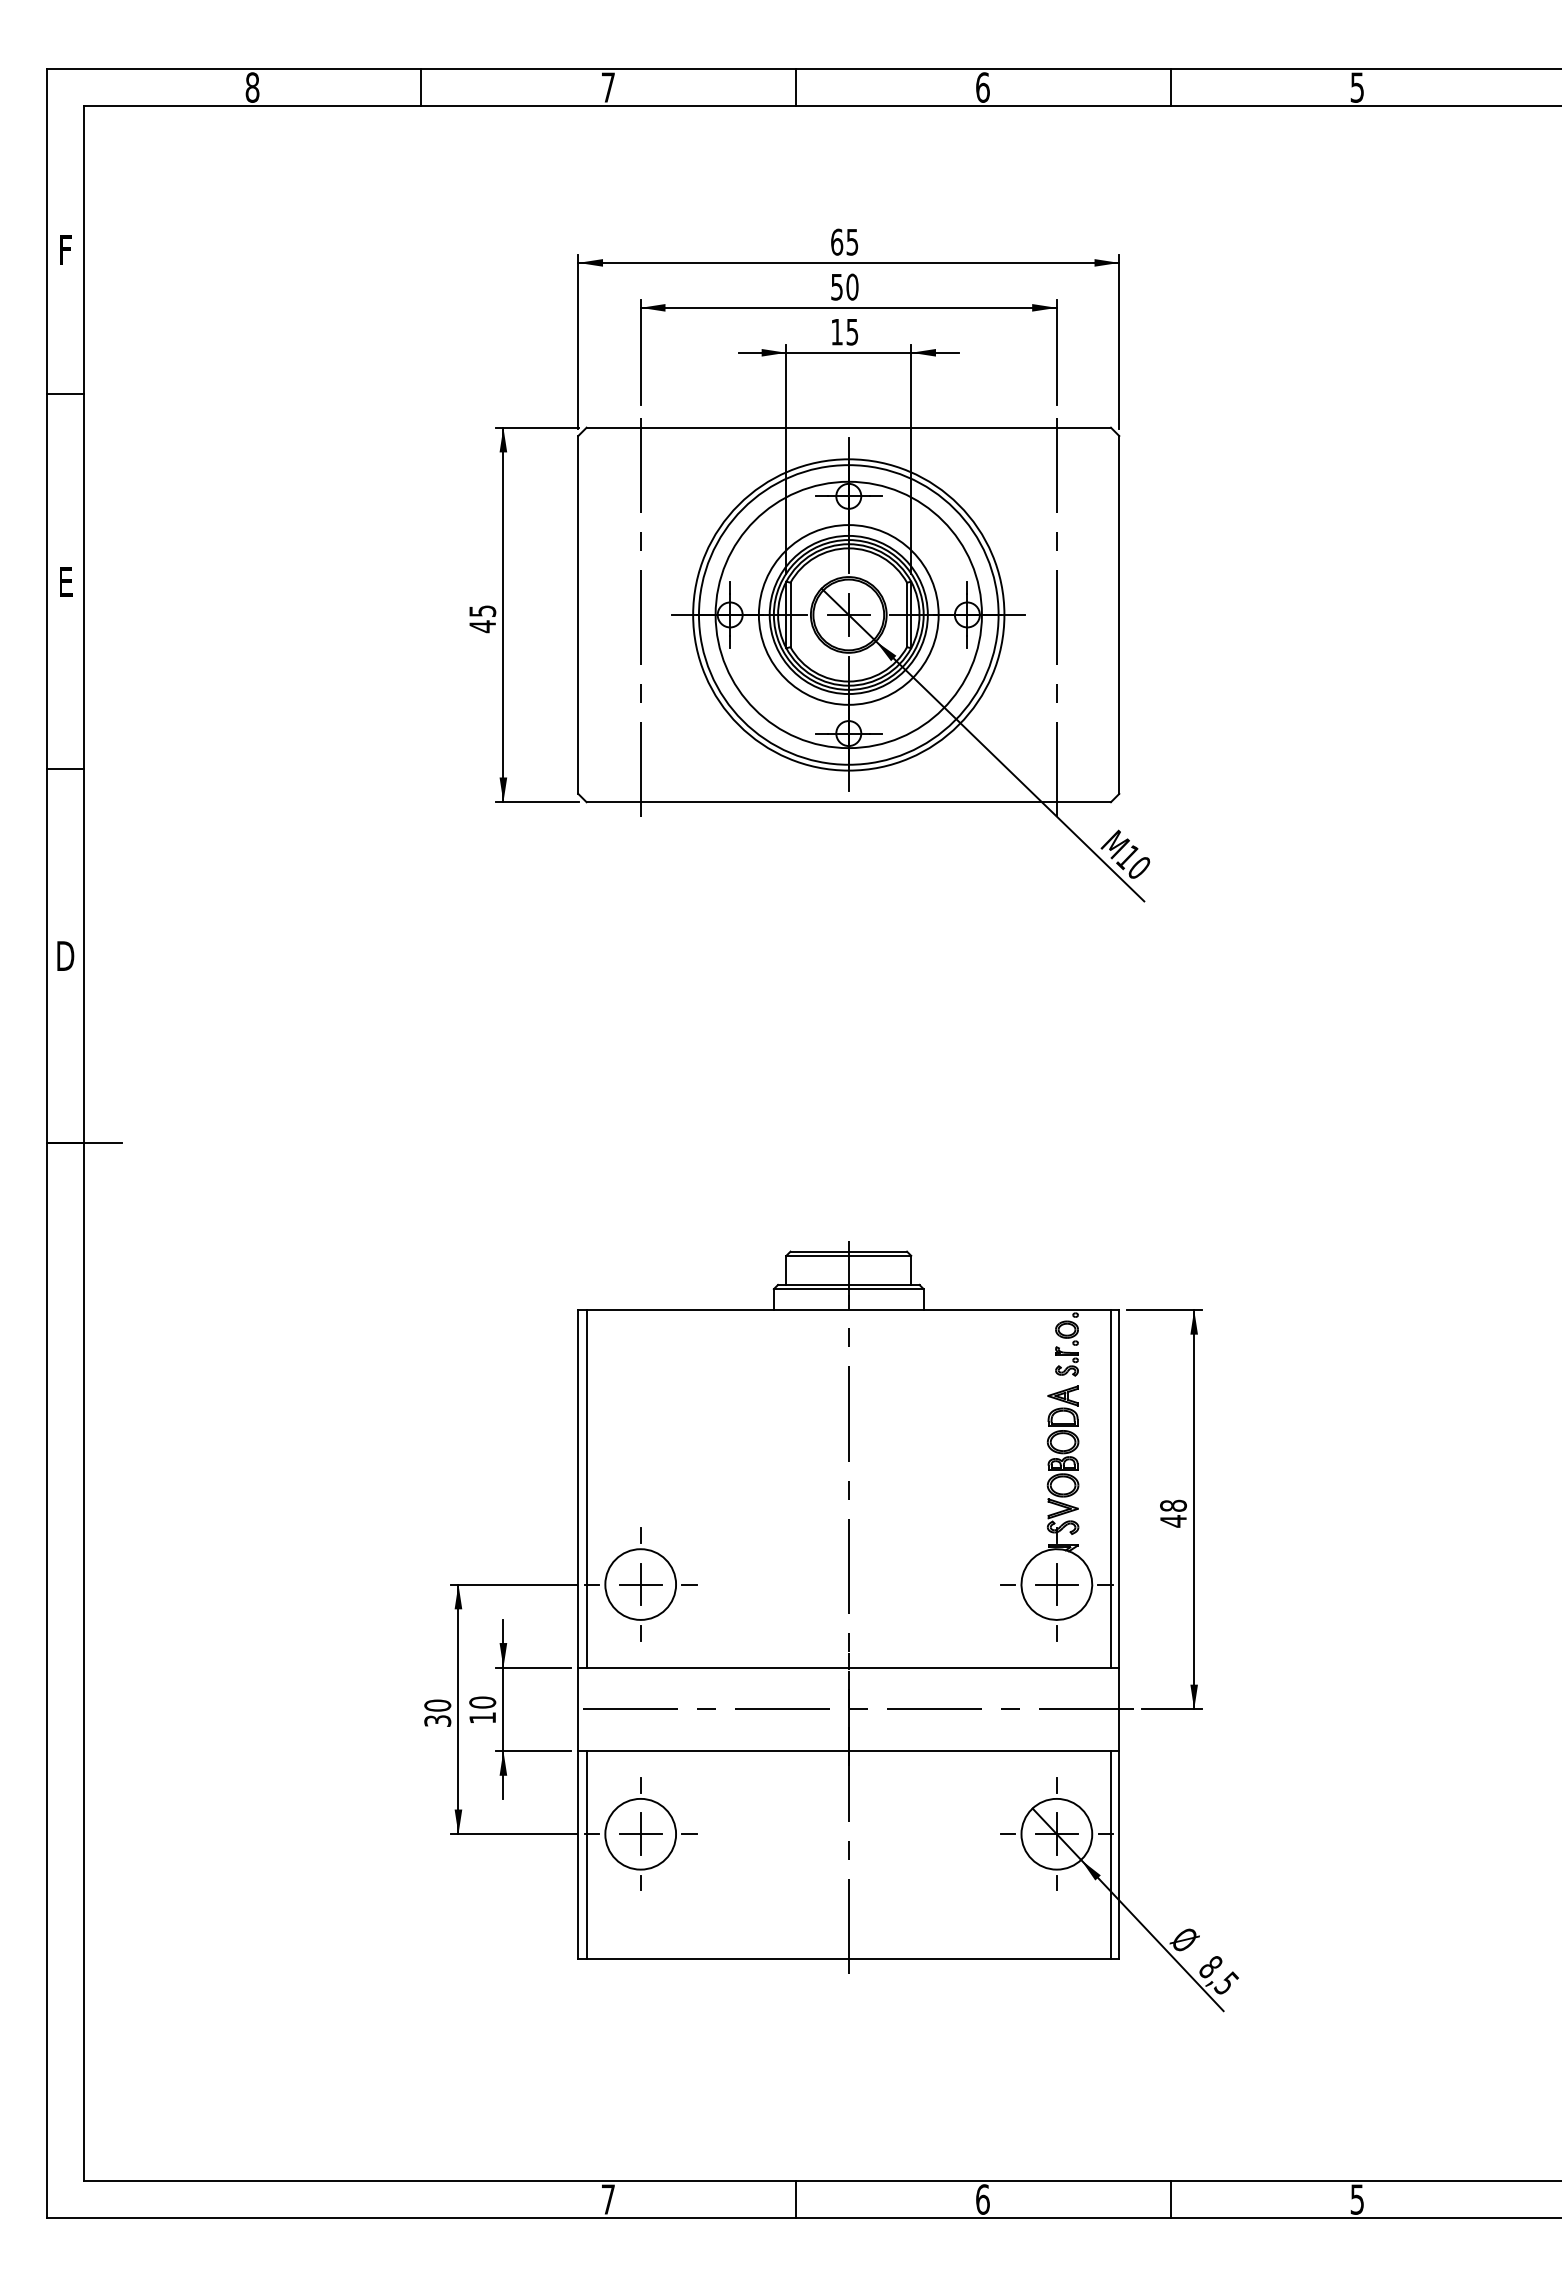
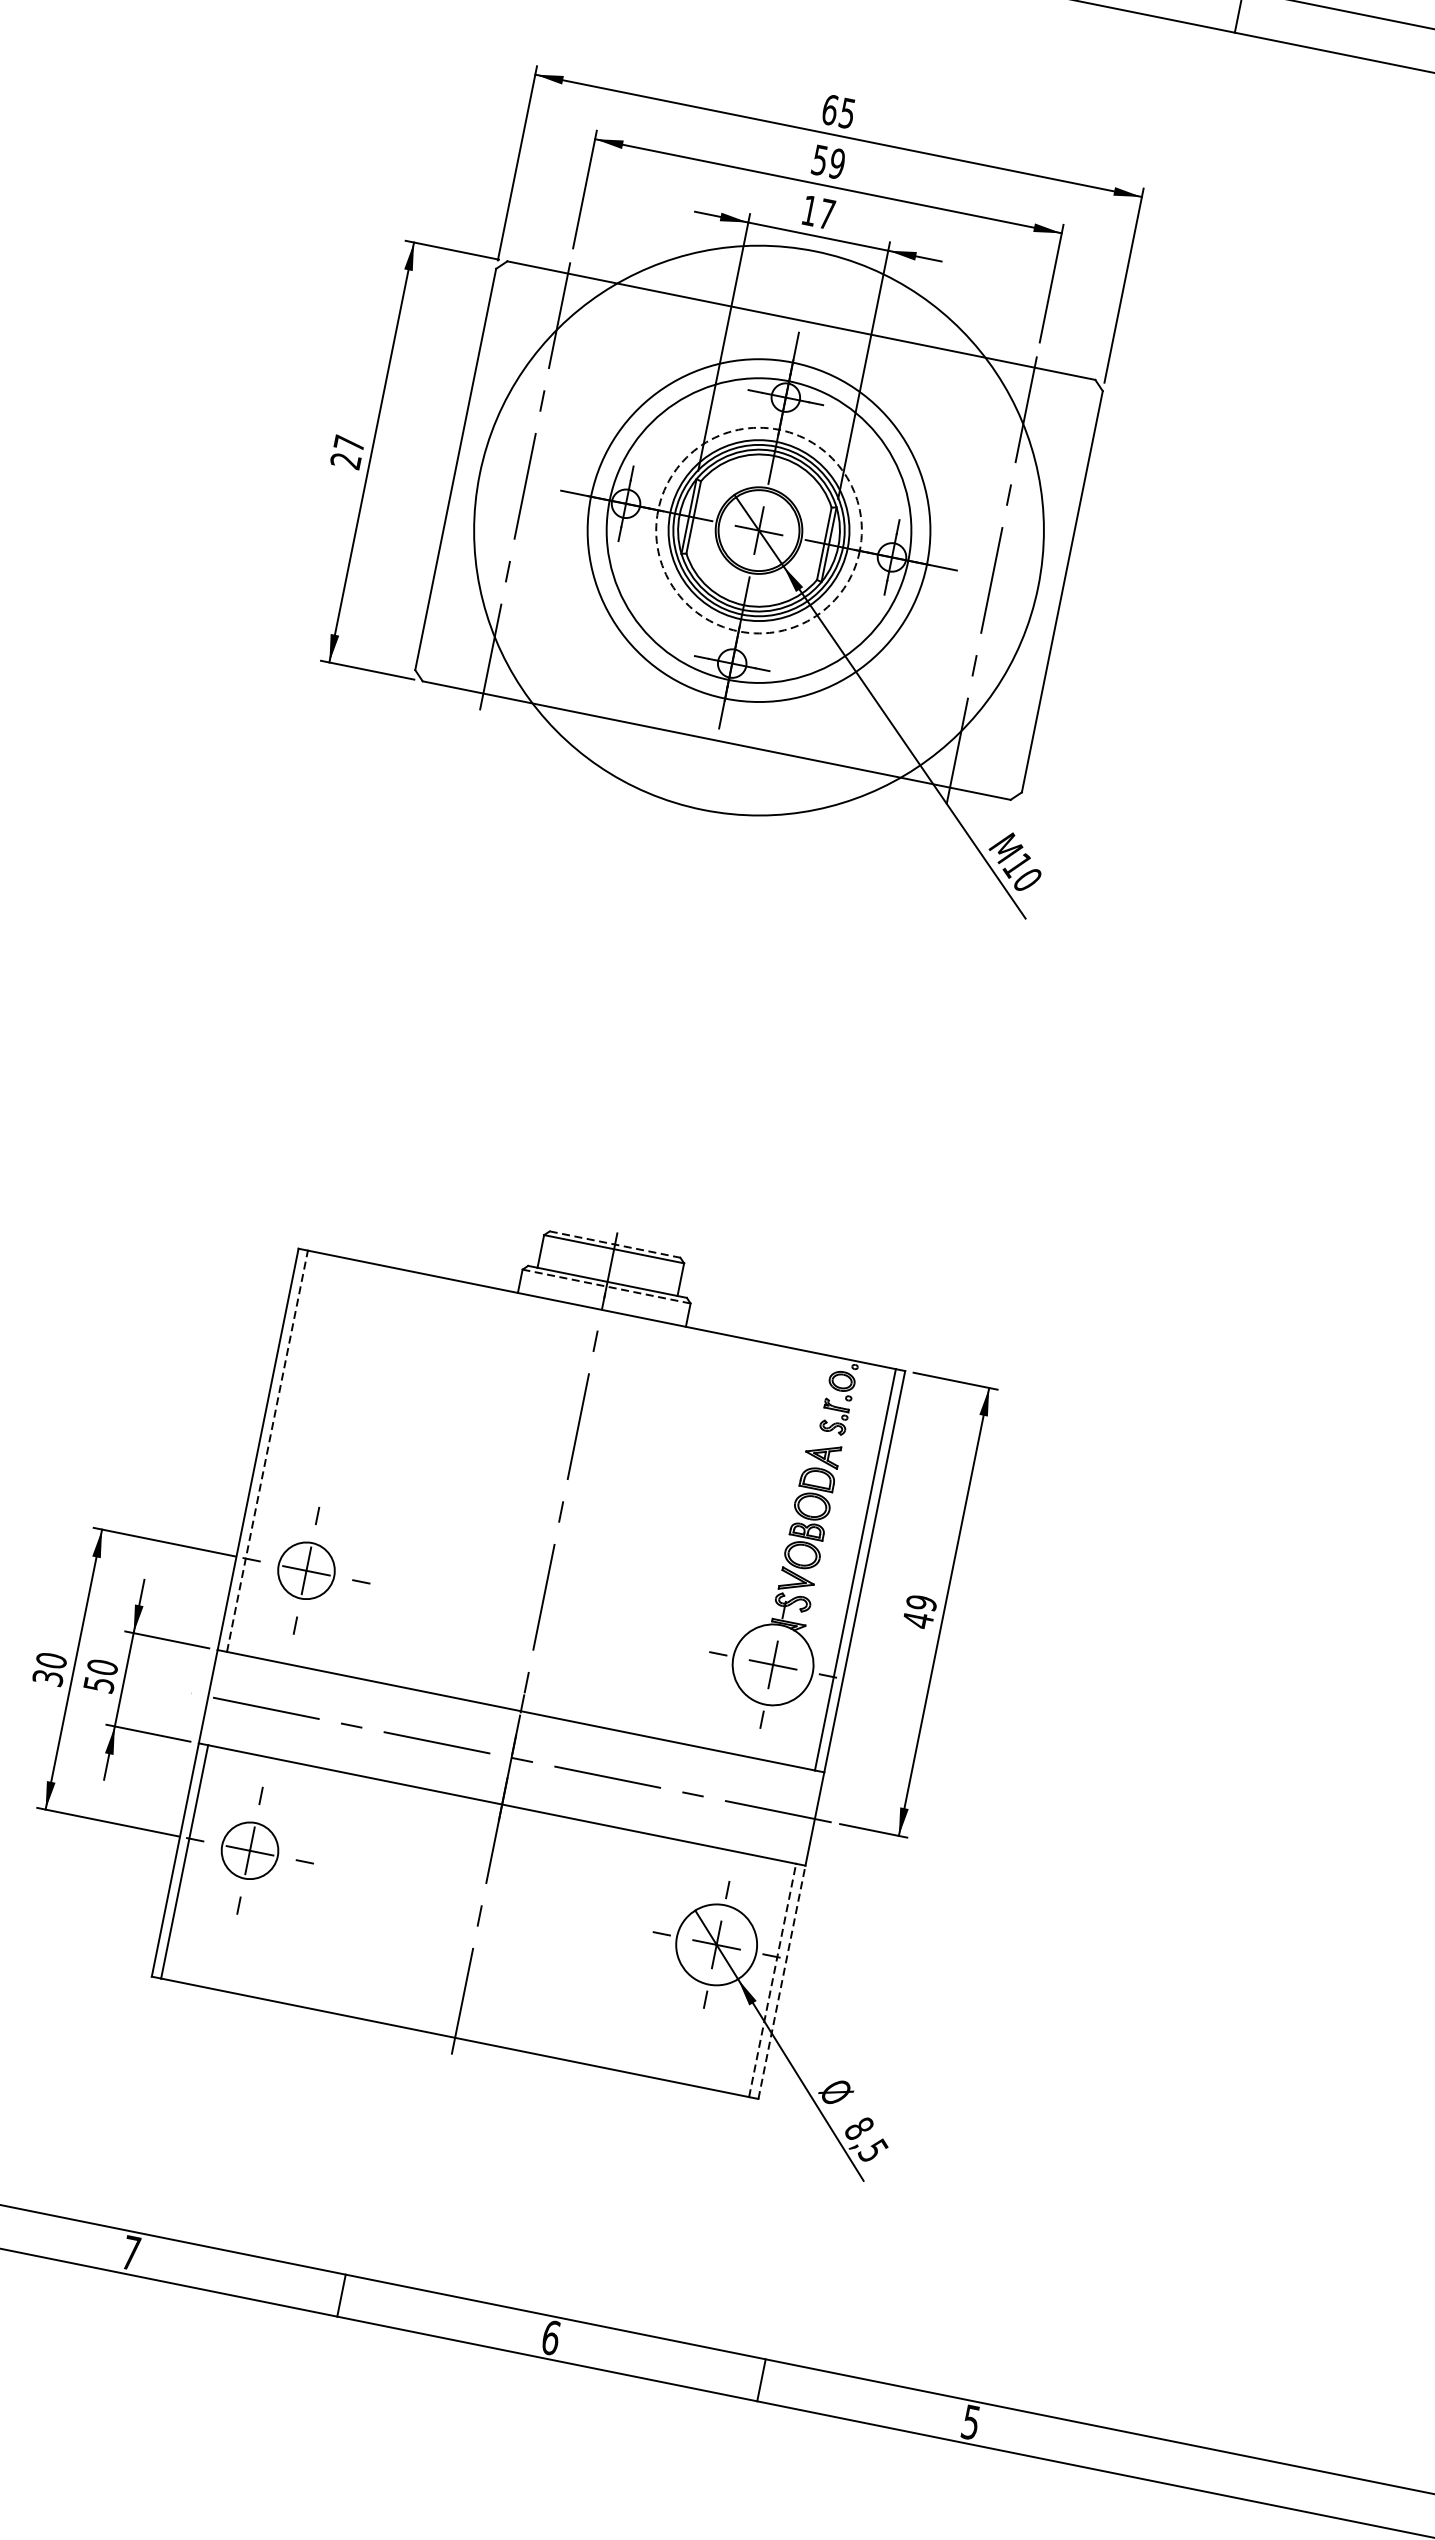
text: (852, 287) -> (837, 164), 50 -> 59
text: (852, 332) -> (827, 214), 15 -> 17
circle: (848, 614) -> (758, 530), size x1.6
circle: (848, 614) -> (758, 530), solid -> dashed
text: (482, 619) -> (347, 452), 45 -> 27
line: (849, 1251) -> (615, 1244), solid -> dashed
line: (848, 1289) -> (606, 1286), solid -> dashed
line: (586, 1488) -> (267, 1450), solid -> dashed
text: (1173, 1505) -> (921, 1602), 48 -> 49
circle: (640, 1584) -> (306, 1570), size x0.7
text: (482, 1717) -> (99, 1684), 10 -> 50
circle: (640, 1833) -> (249, 1849), size x0.7
line: (1110, 1854) -> (772, 1979), solid -> dashed
line: (1119, 1854) -> (782, 1981), solid -> dashed

